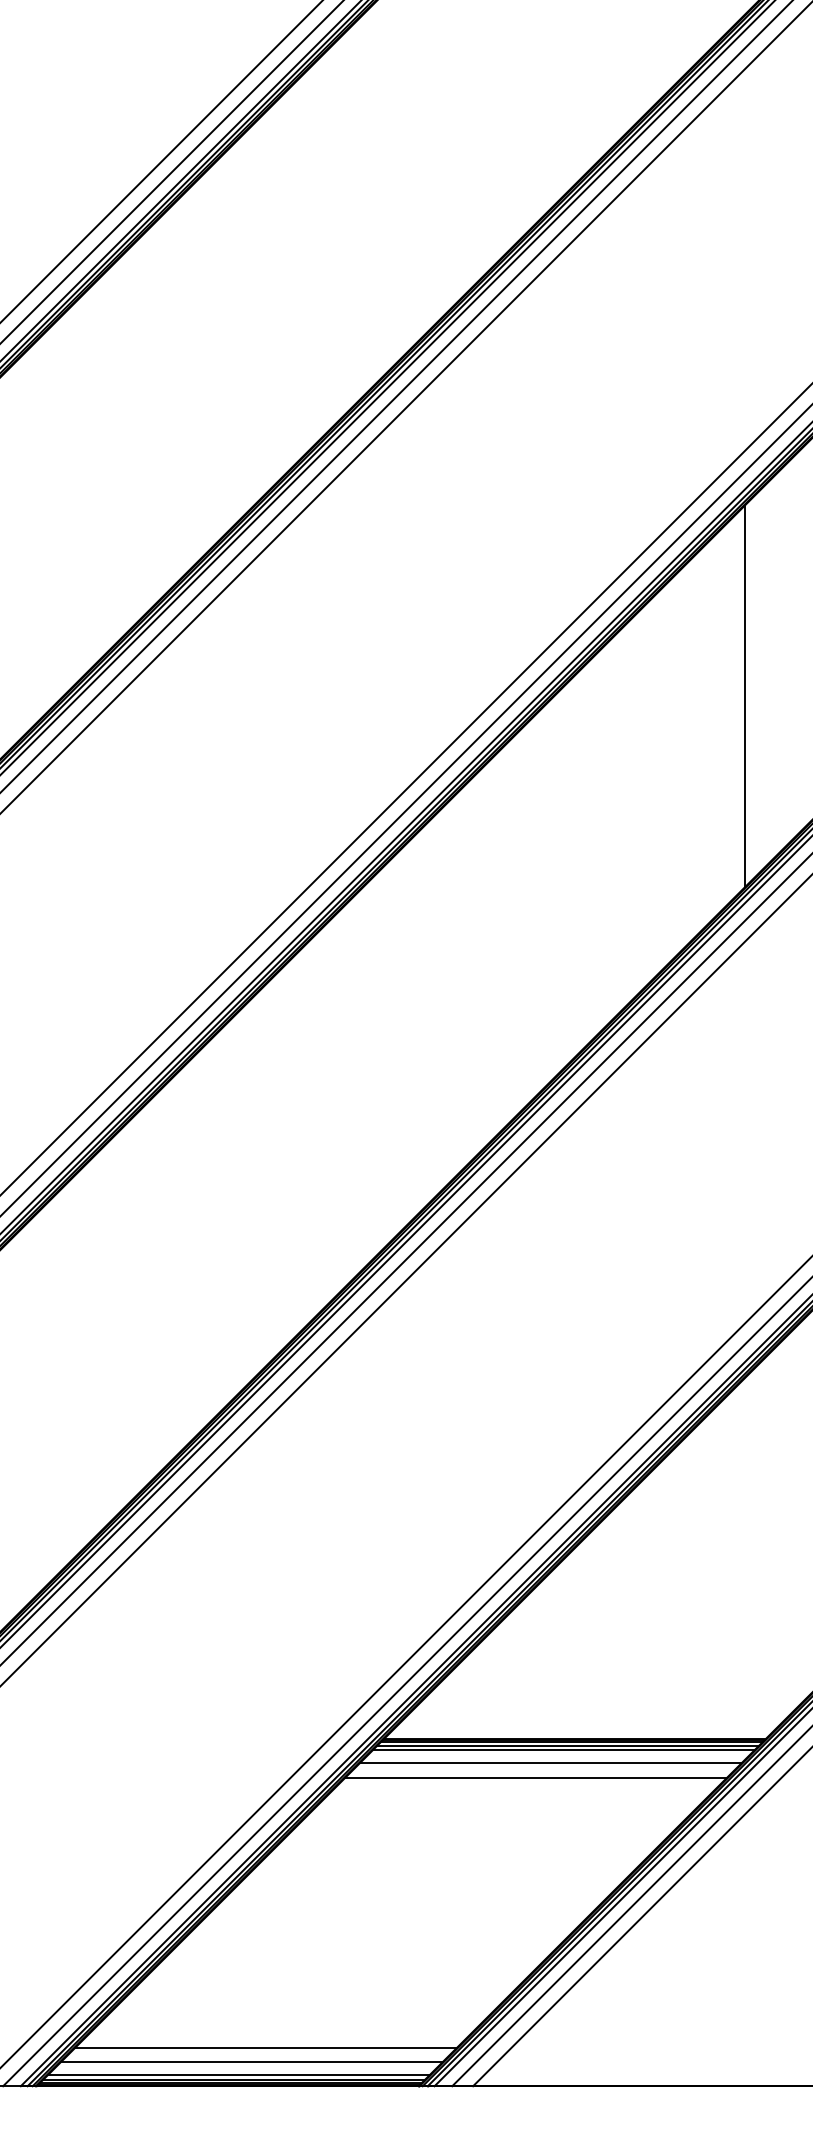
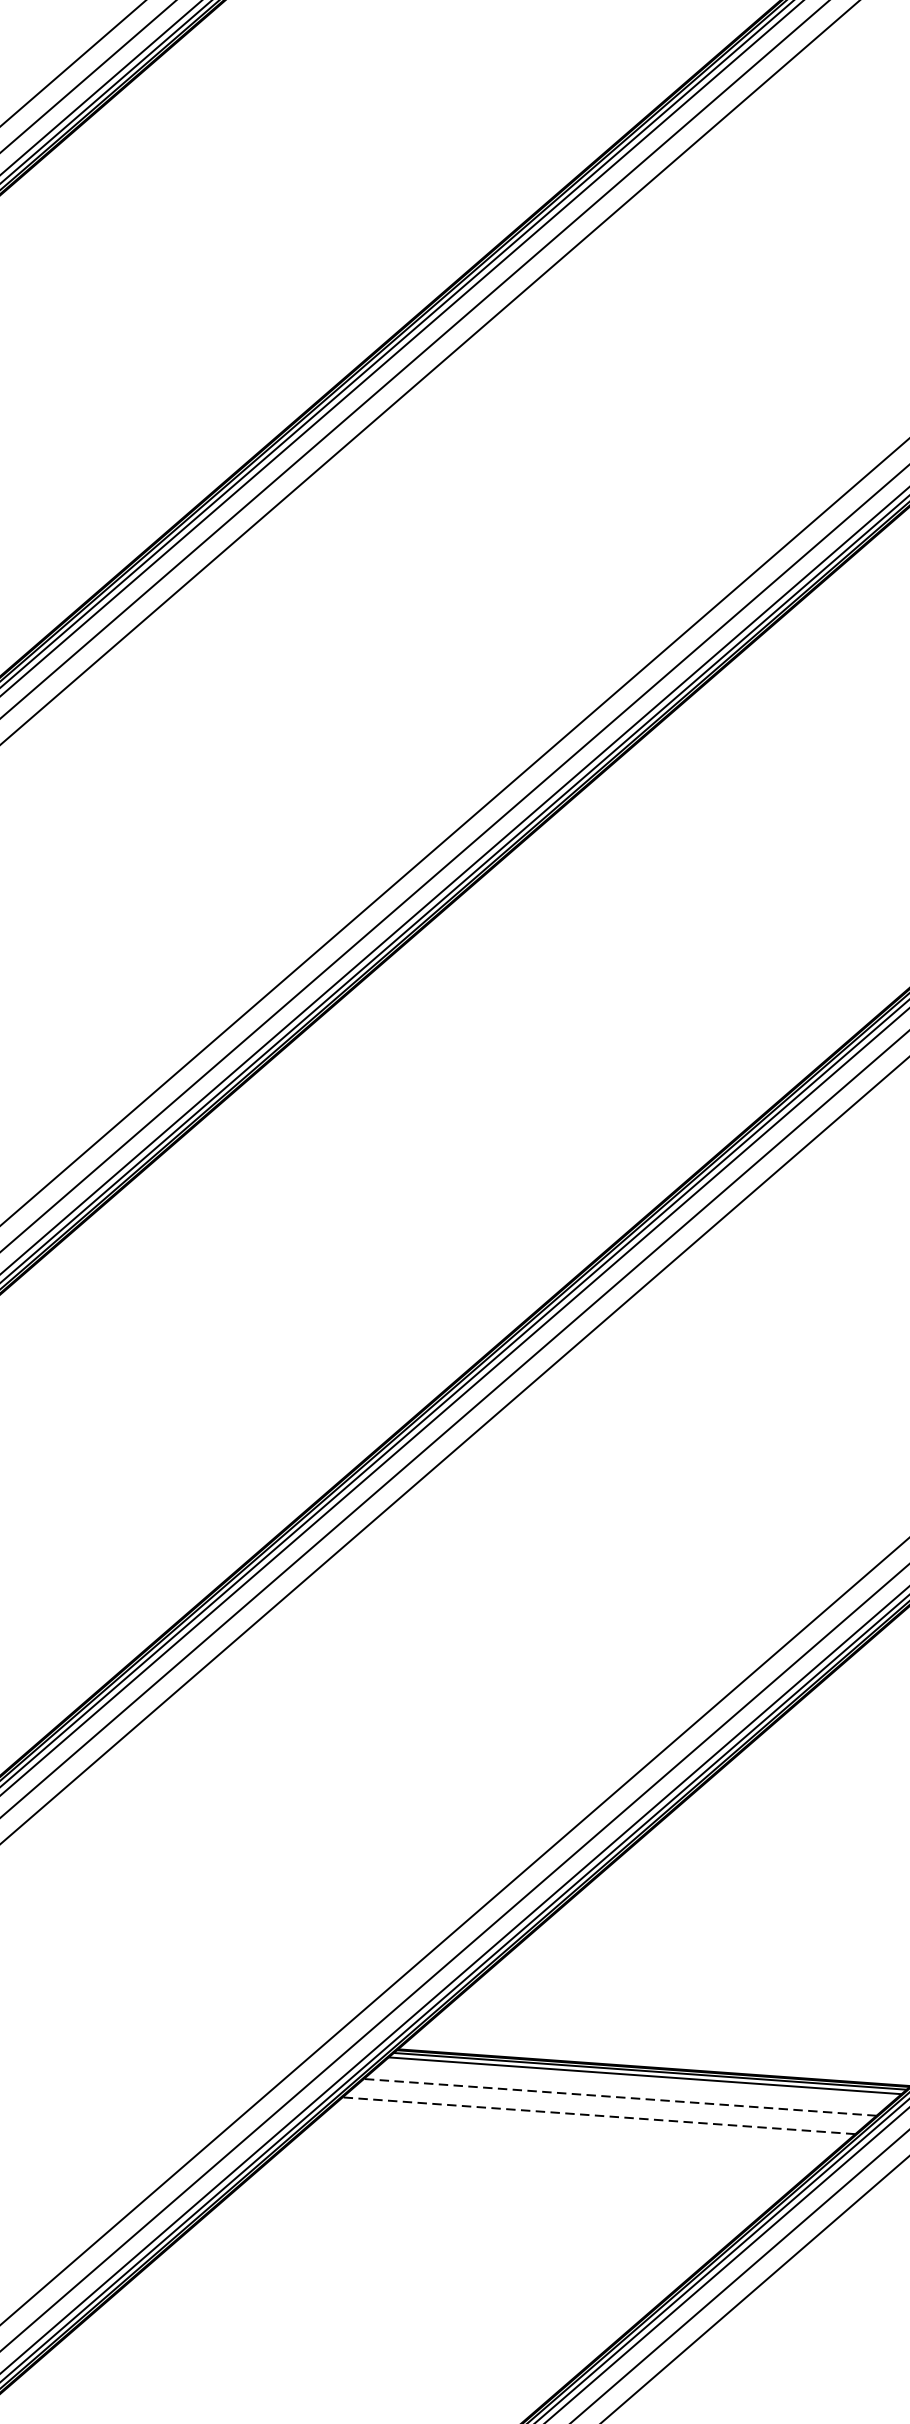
line: (563, 1750) -> (638, 2081), removed
line: (550, 1762) -> (619, 2096), solid -> dashed
line: (536, 1777) -> (599, 2115), solid -> dashed

